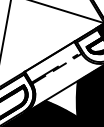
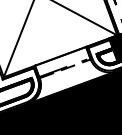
hatch: (63, 100) -> (65, 99), added

